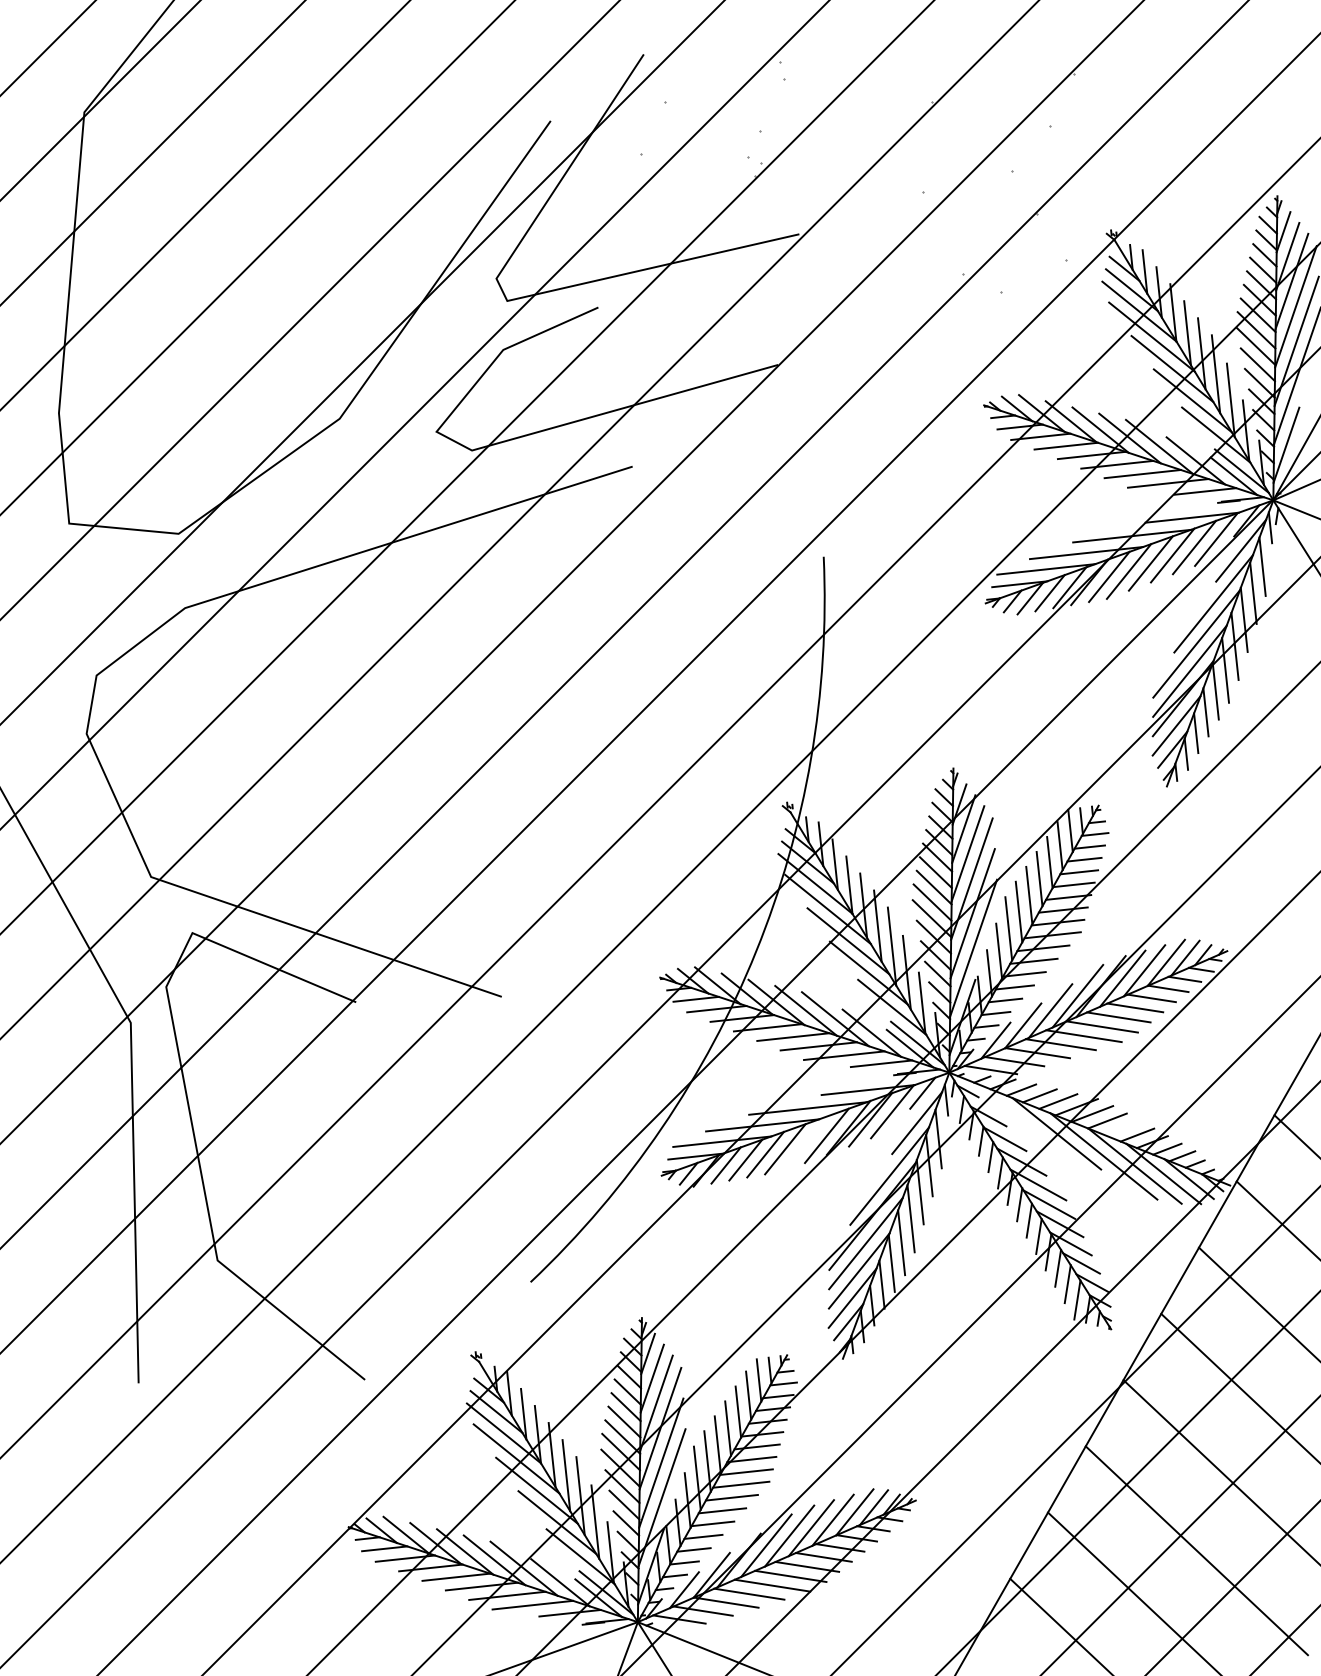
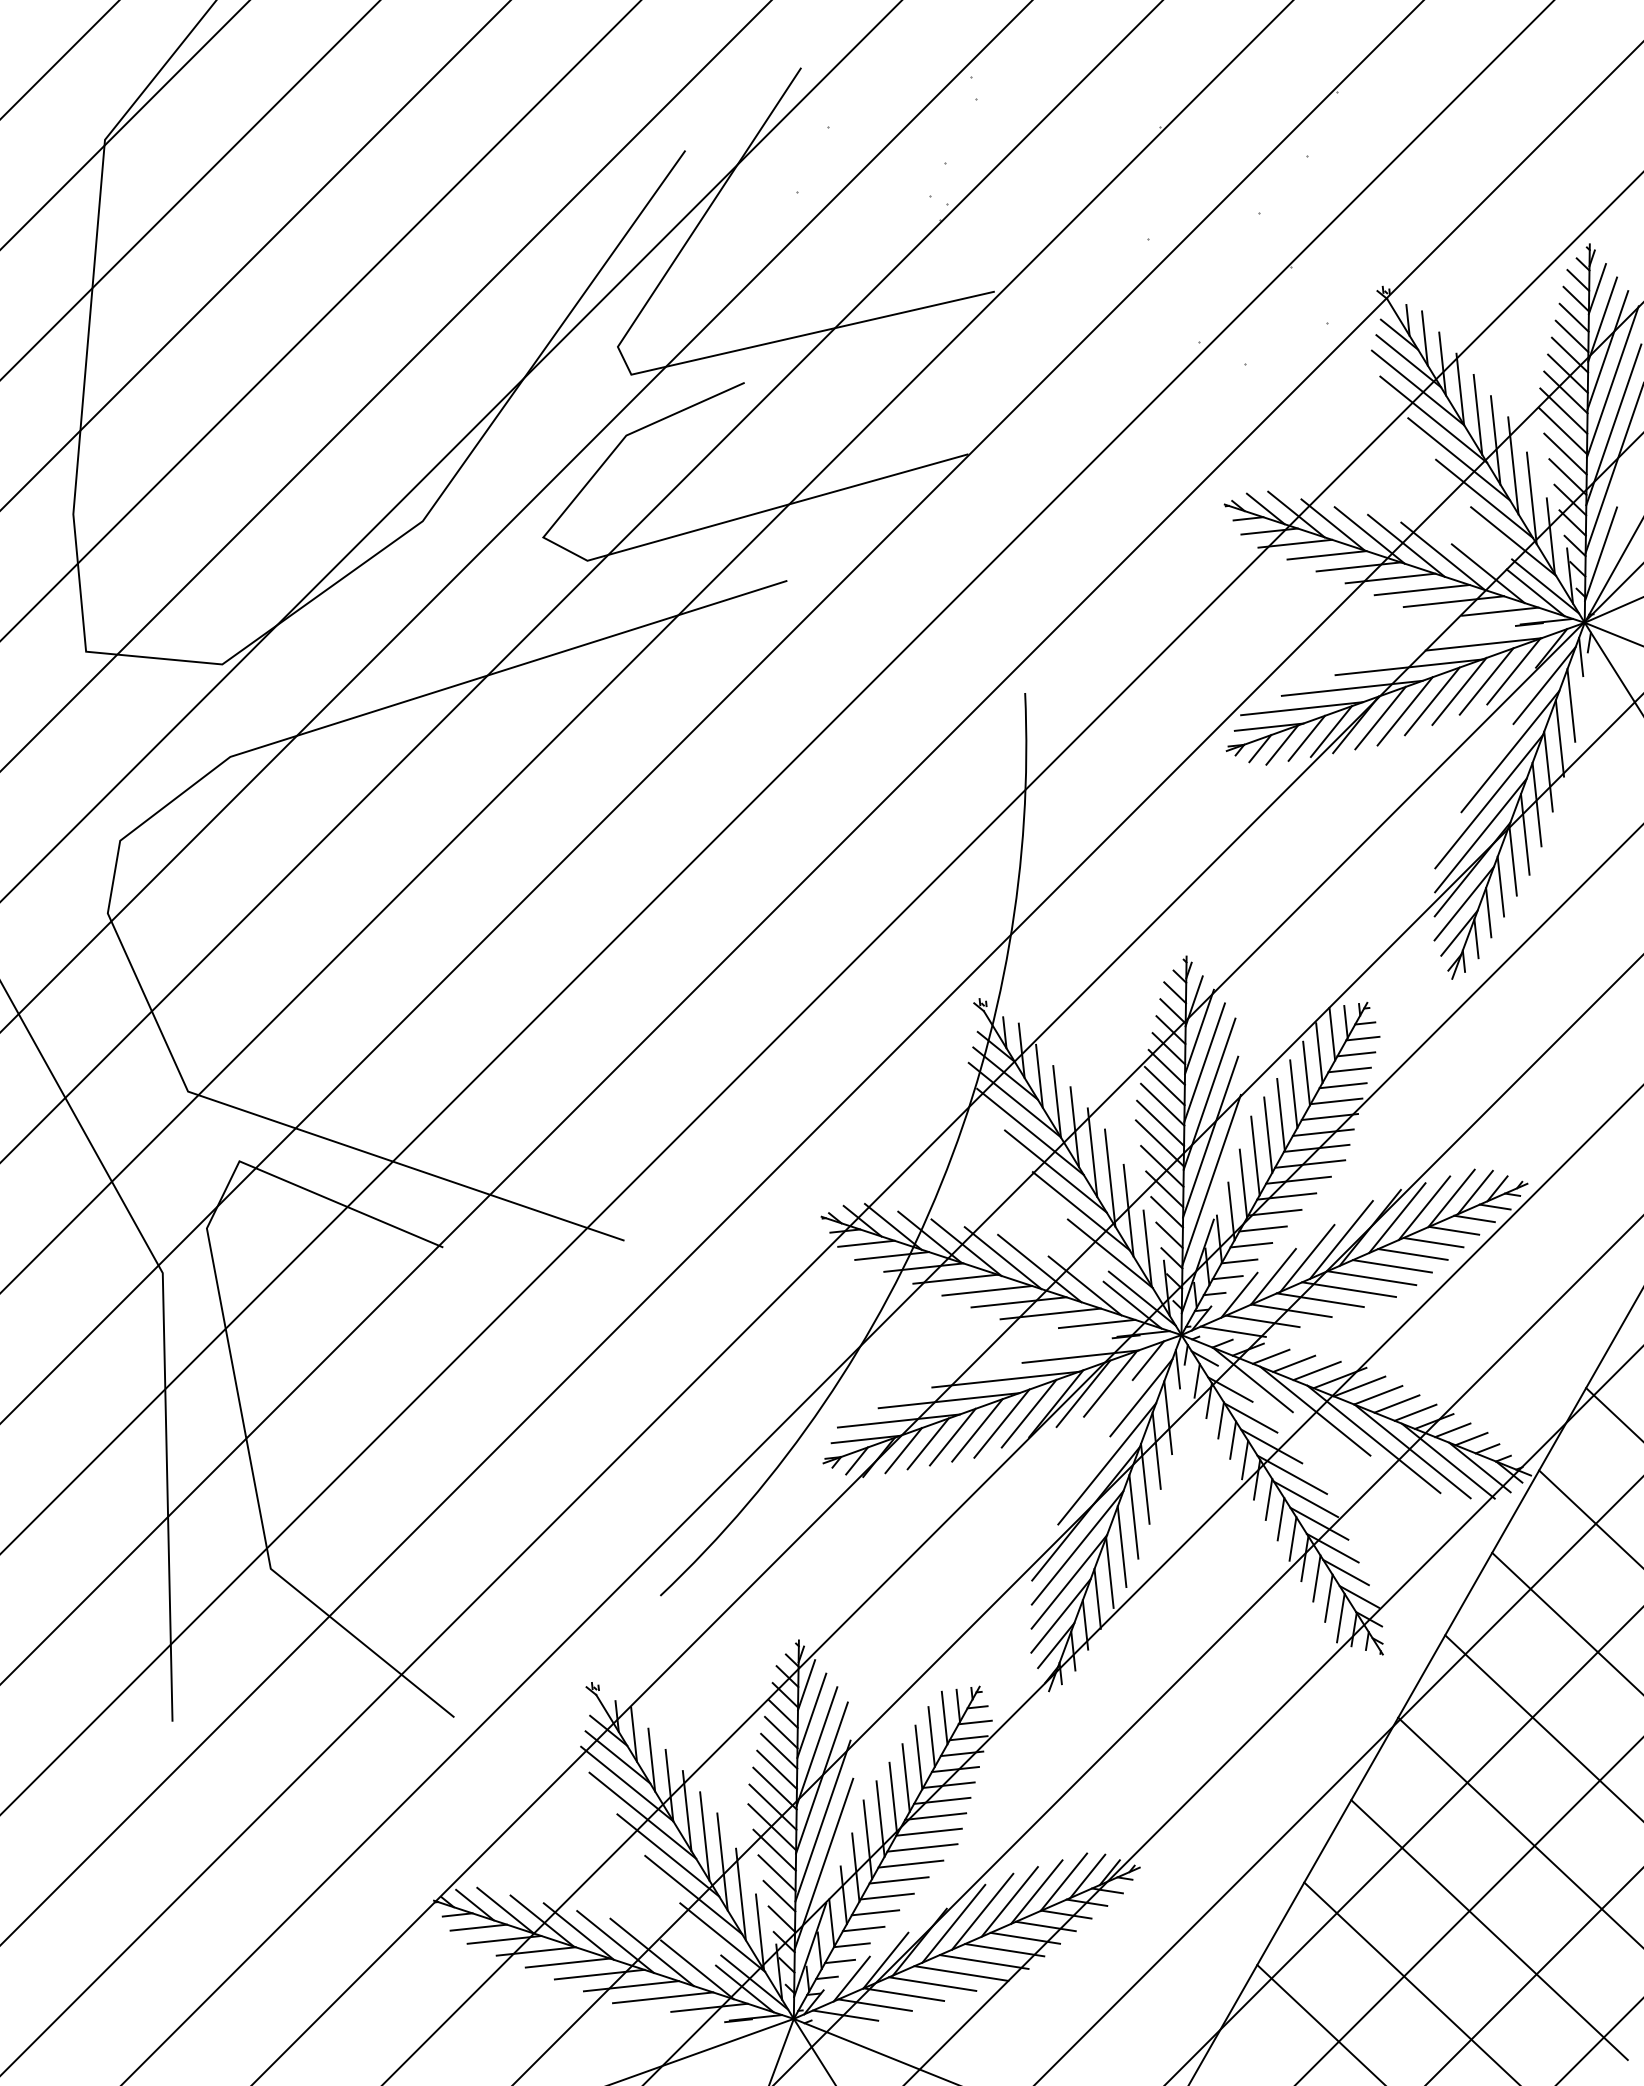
line: (1006, 1108) -> (1252, 1379), added
line: (1122, 1127) -> (1396, 1403), added
line: (804, 1143) -> (1001, 1423), added

